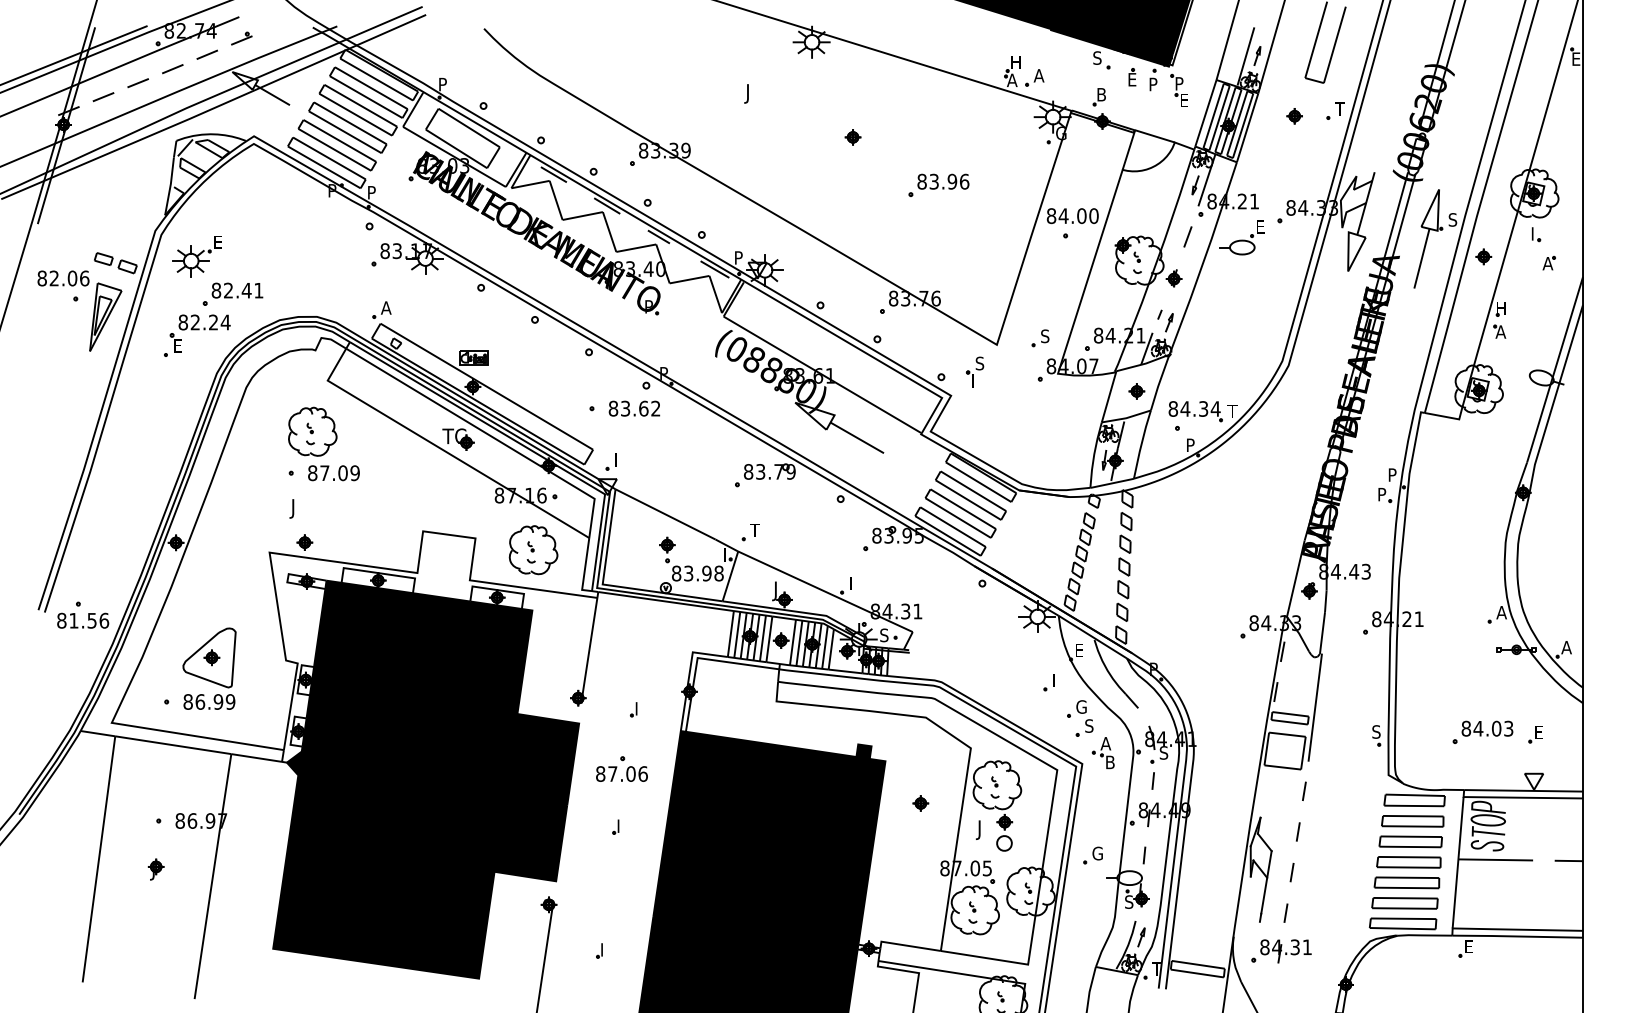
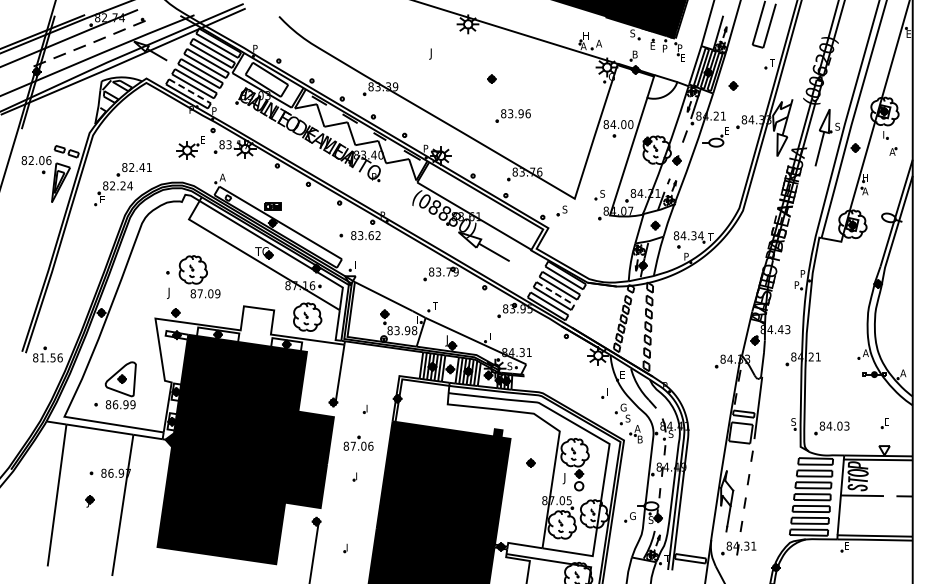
part: (1294, 115) -> (733, 85), moved
line: (330, 158) -> (190, 91), solid -> dashed
part: (937, 184) -> (512, 115), moved
part: (196, 255) -> (190, 147), moved
part: (323, 443) -> (199, 276), moved
line: (963, 509) -> (555, 293), solid -> dashed
part: (1482, 732) -> (831, 428), moved
part: (1091, 855) -> (629, 517), moved

